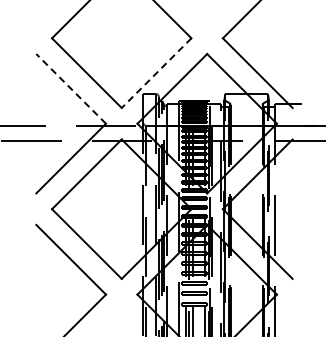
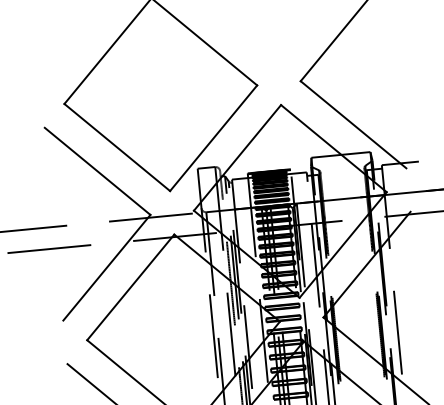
line: (156, 73) -> (213, 138), dashed -> solid
line: (70, 88) -> (96, 170), dashed -> solid

